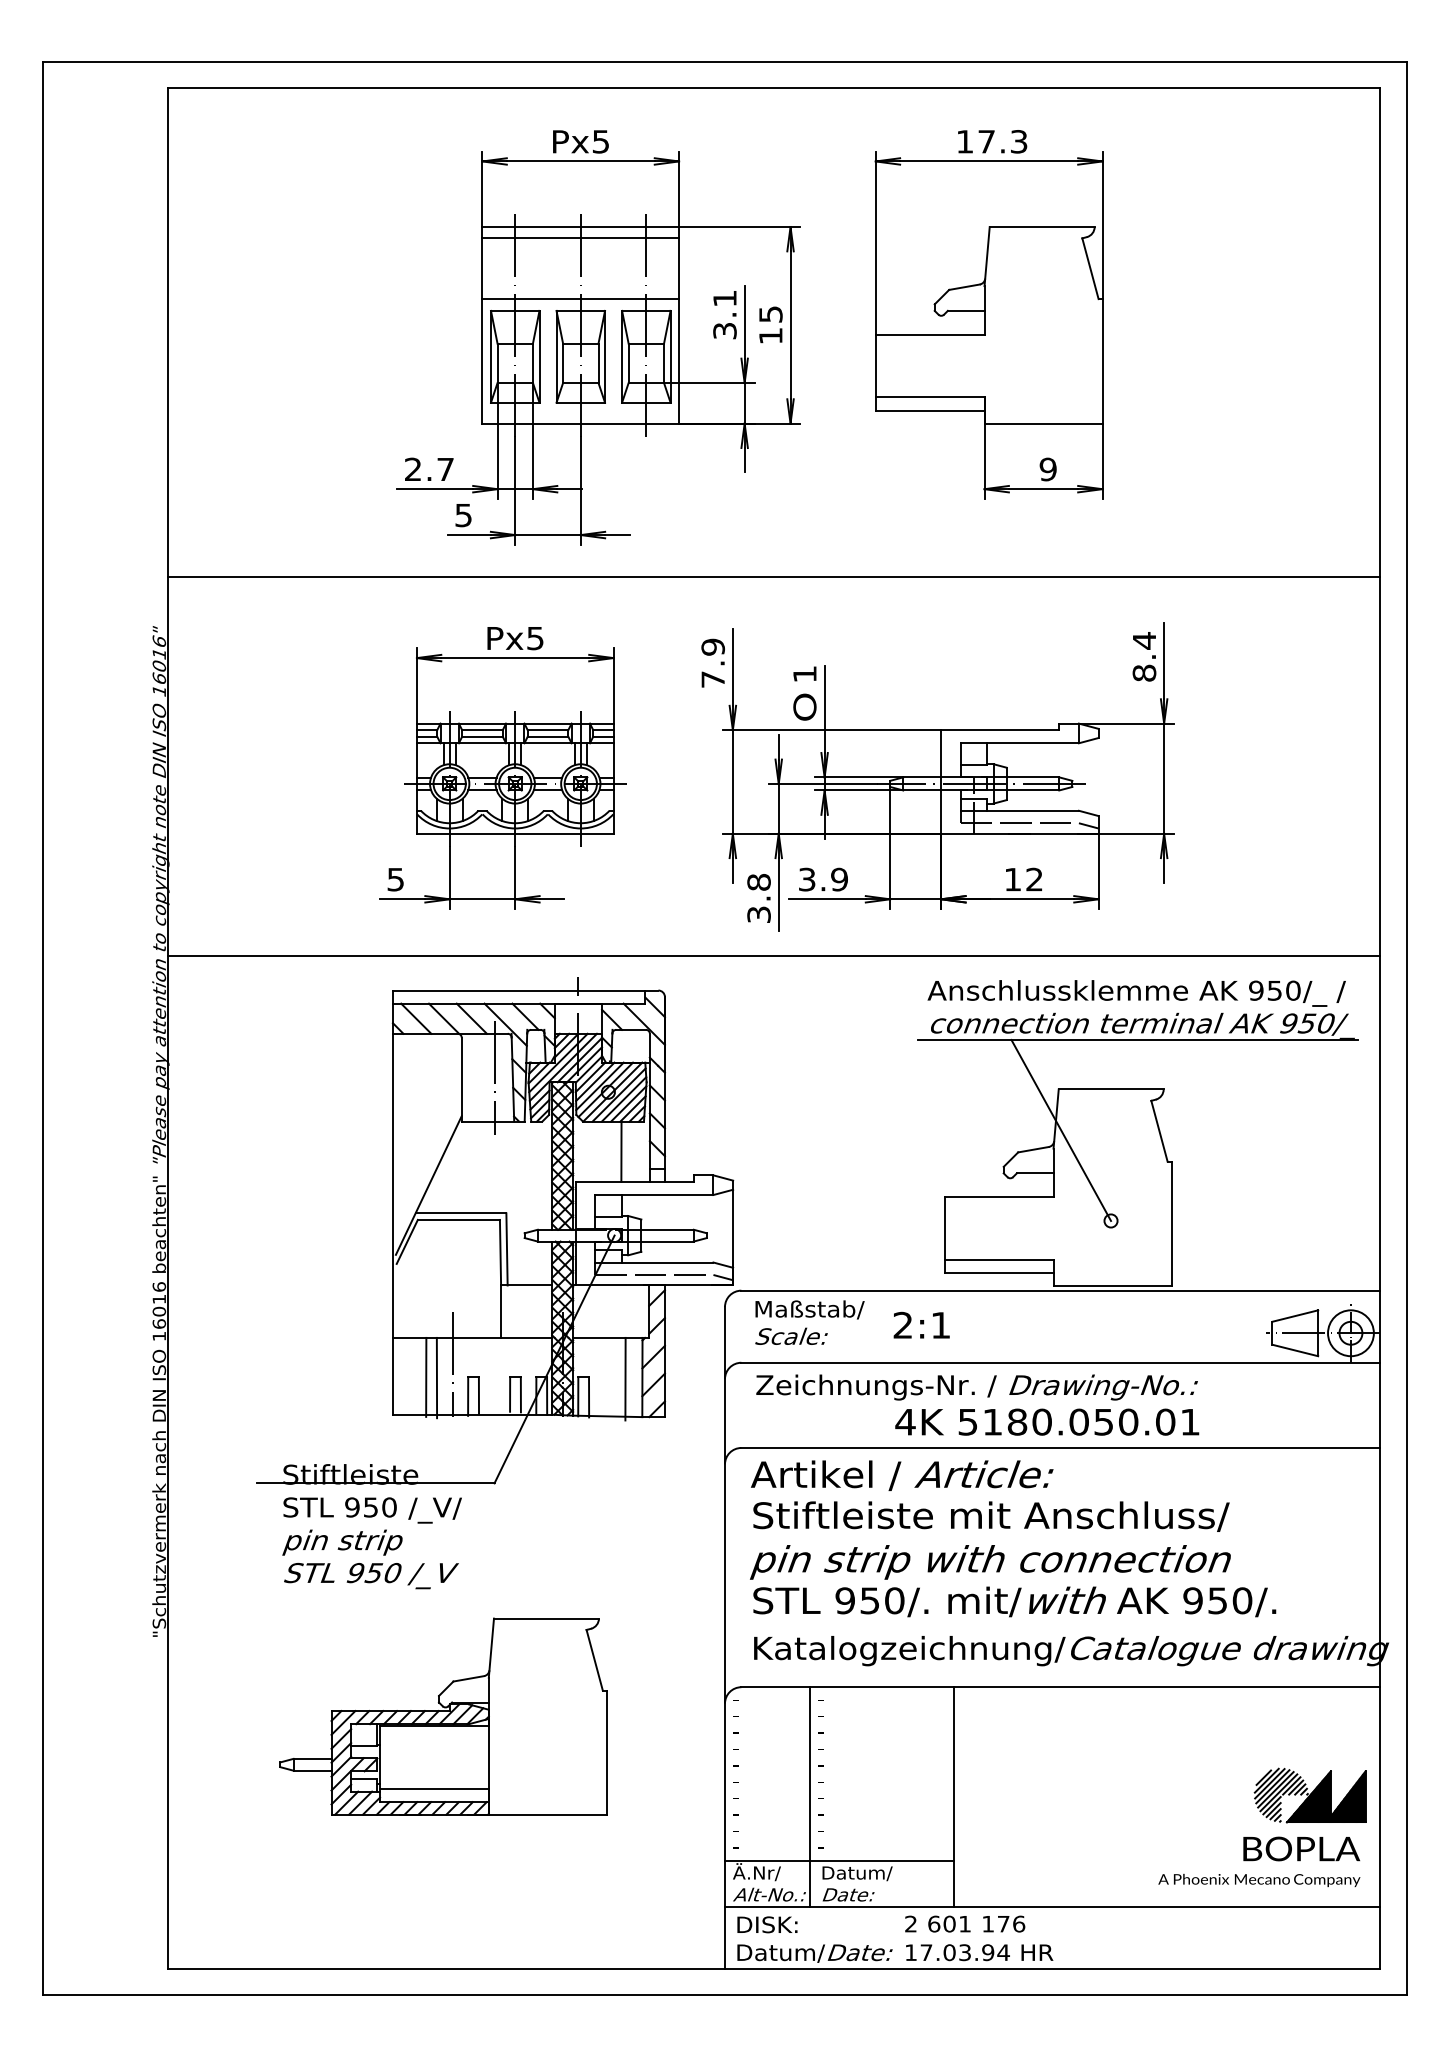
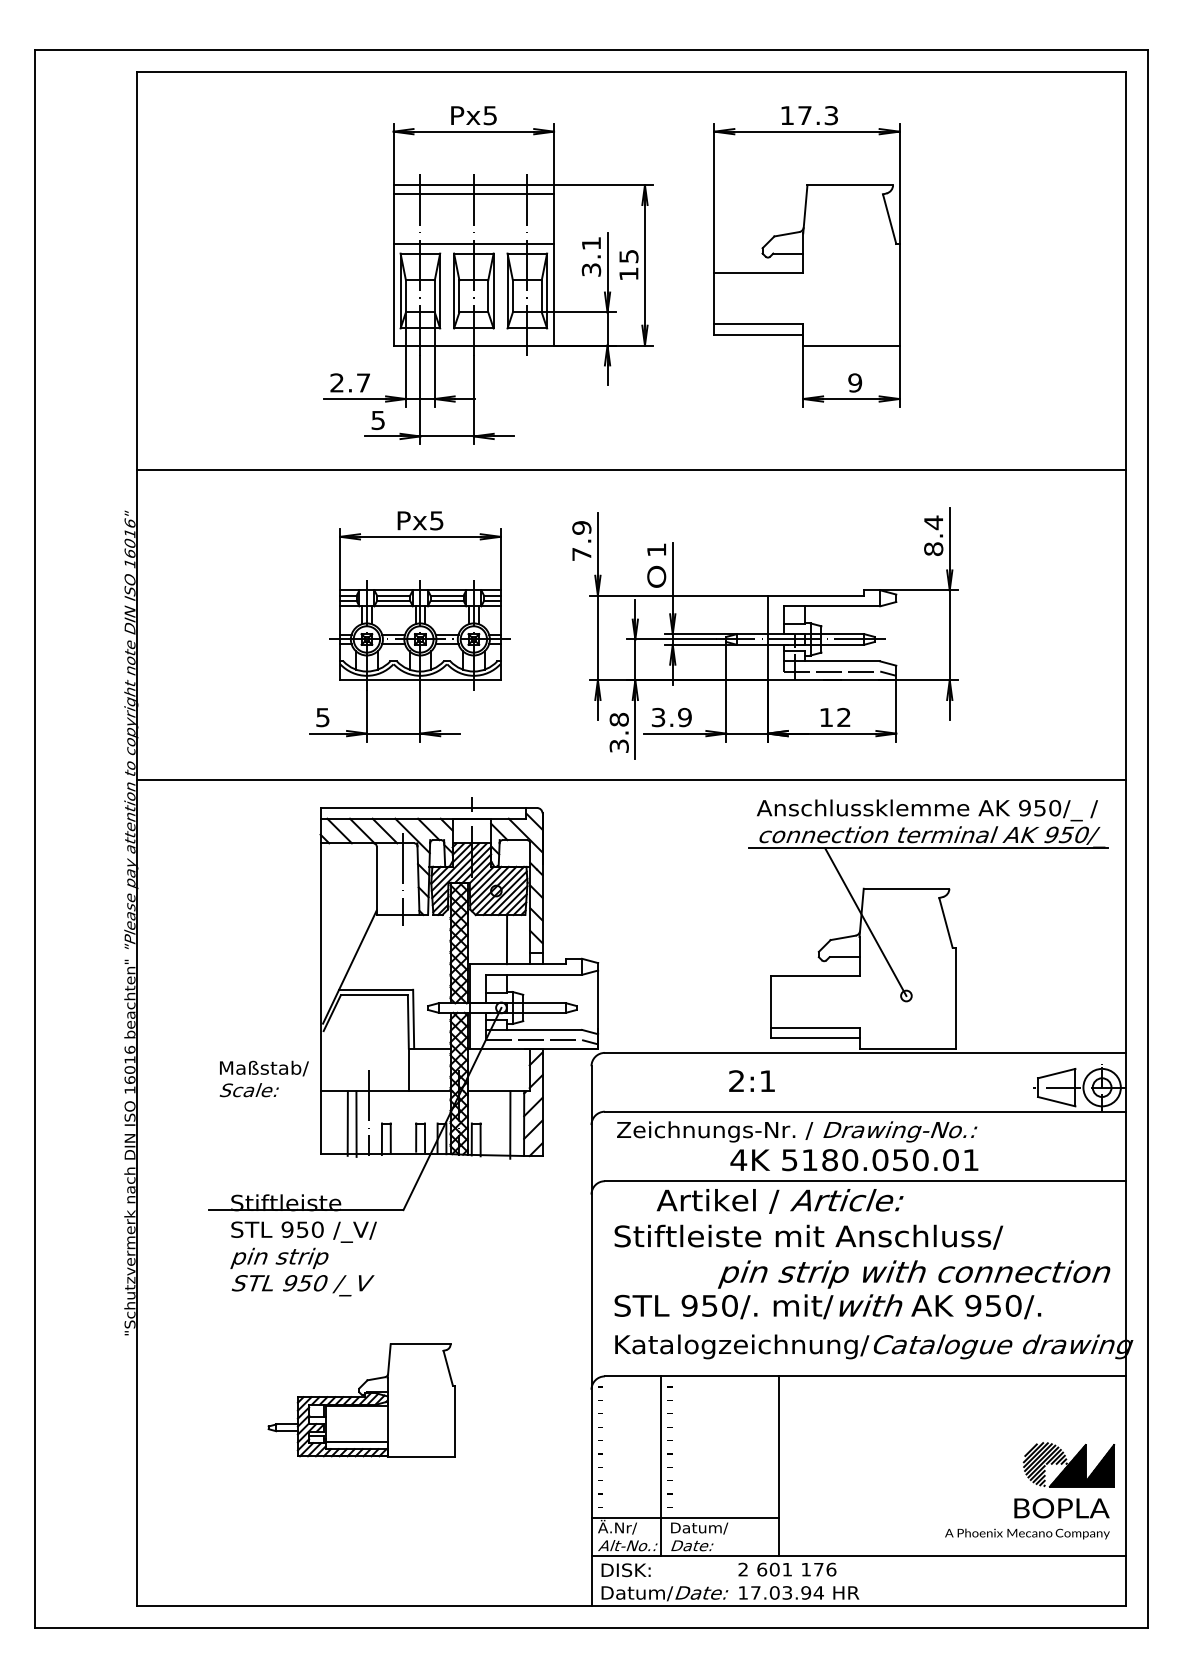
text: (809, 1322) -> (263, 1078), moved
text: (902, 1475) -> (780, 1201), moved
text: (990, 1562) -> (914, 1274), moved
part: (443, 1716) -> (361, 1400), size x0.7

